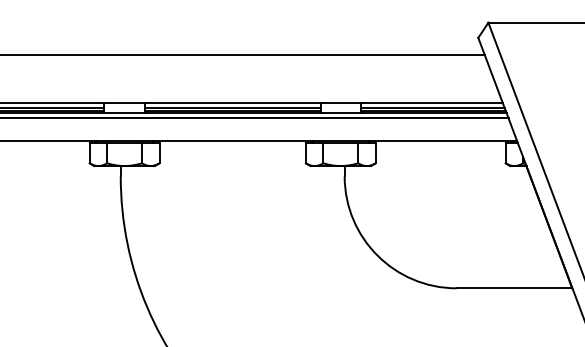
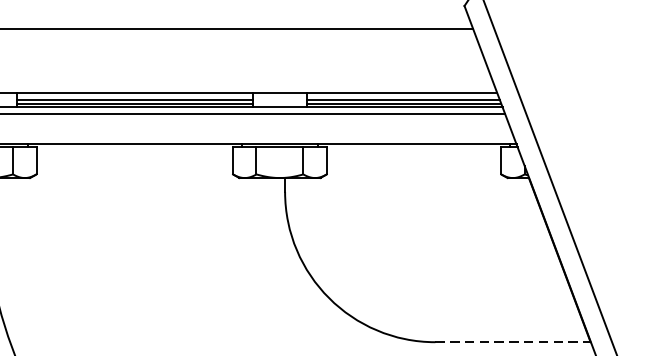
line: (514, 288) -> (513, 342), solid -> dashed

